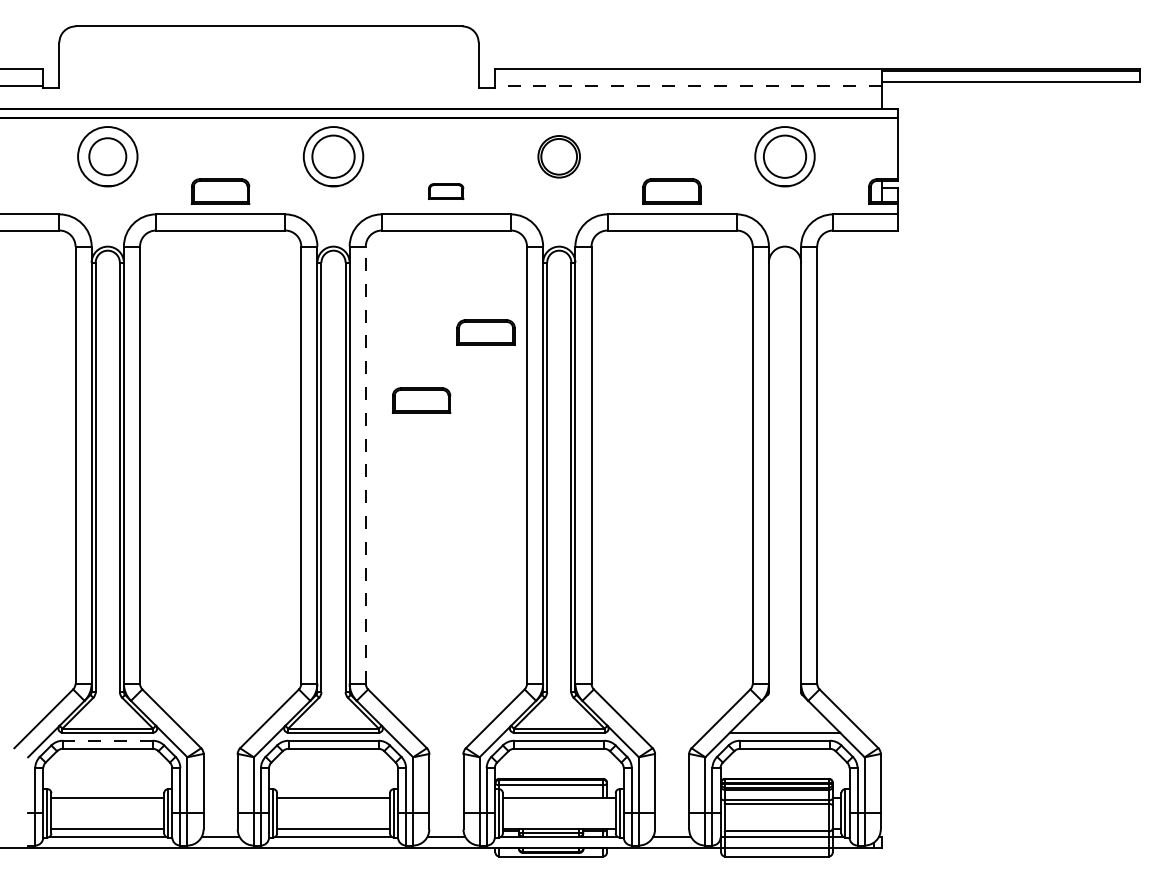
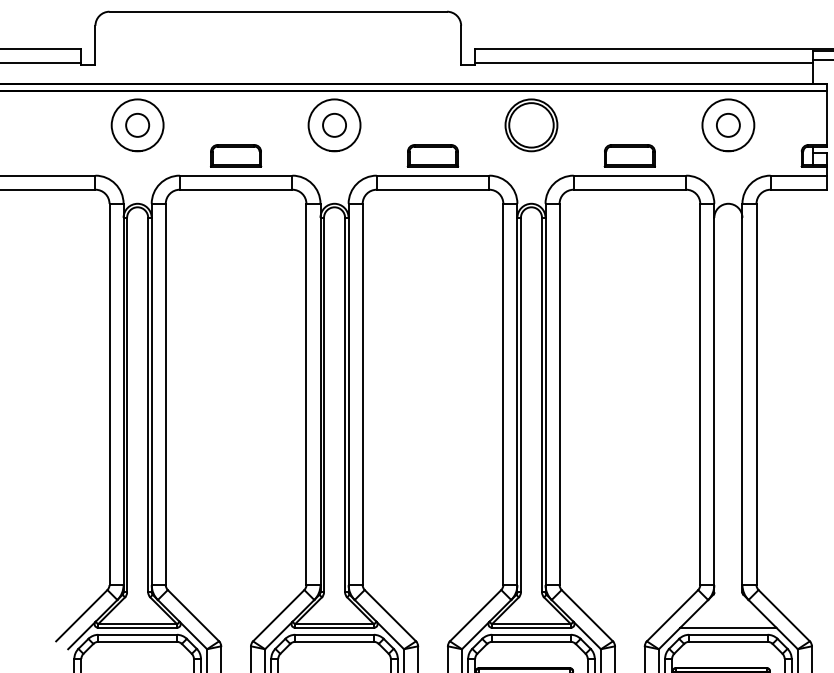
line: (687, 85) -> (643, 63), dashed -> solid
circle: (107, 156) -> (137, 125), size x0.71
circle: (333, 156) -> (334, 125), size x0.62
part: (558, 156) -> (530, 125), size x1.43
circle: (784, 156) -> (727, 125), size x0.62
part: (445, 191) -> (432, 155), size x1.67
part: (485, 332) -> (467, 278), removed
part: (421, 400) -> (411, 338), removed
line: (365, 465) -> (362, 394), dashed -> solid
line: (107, 740) -> (137, 634), dashed -> solid

